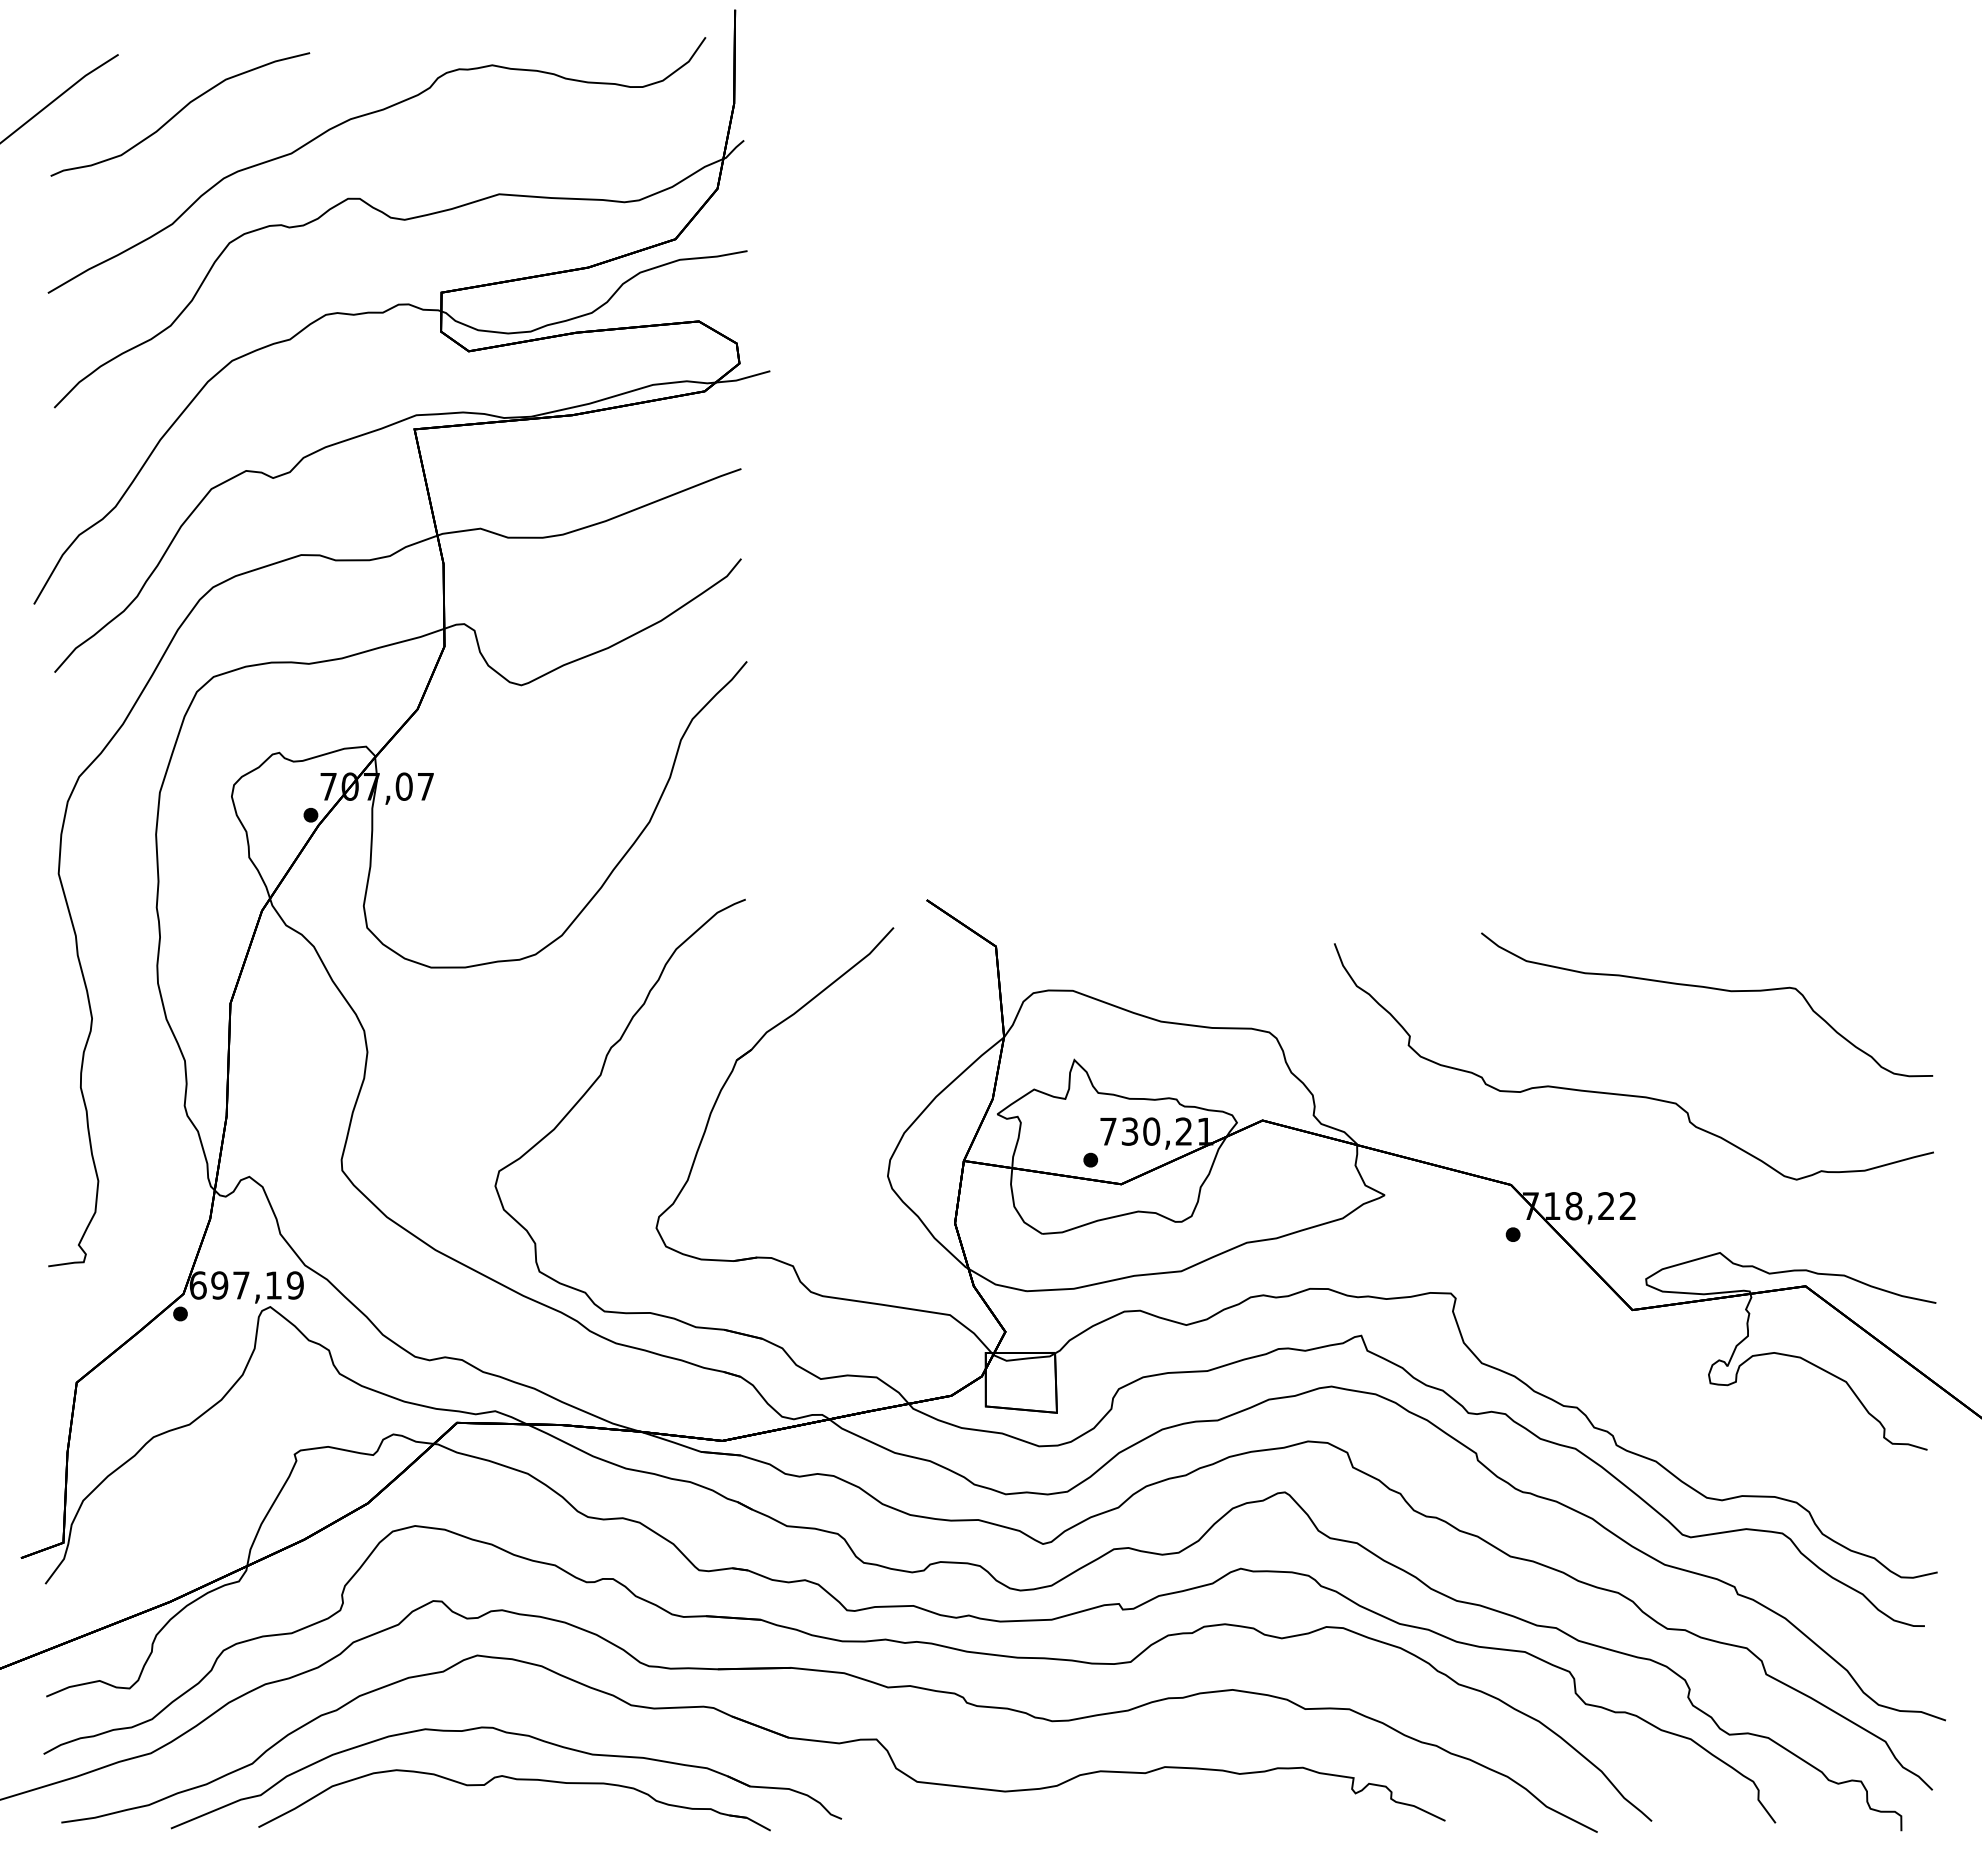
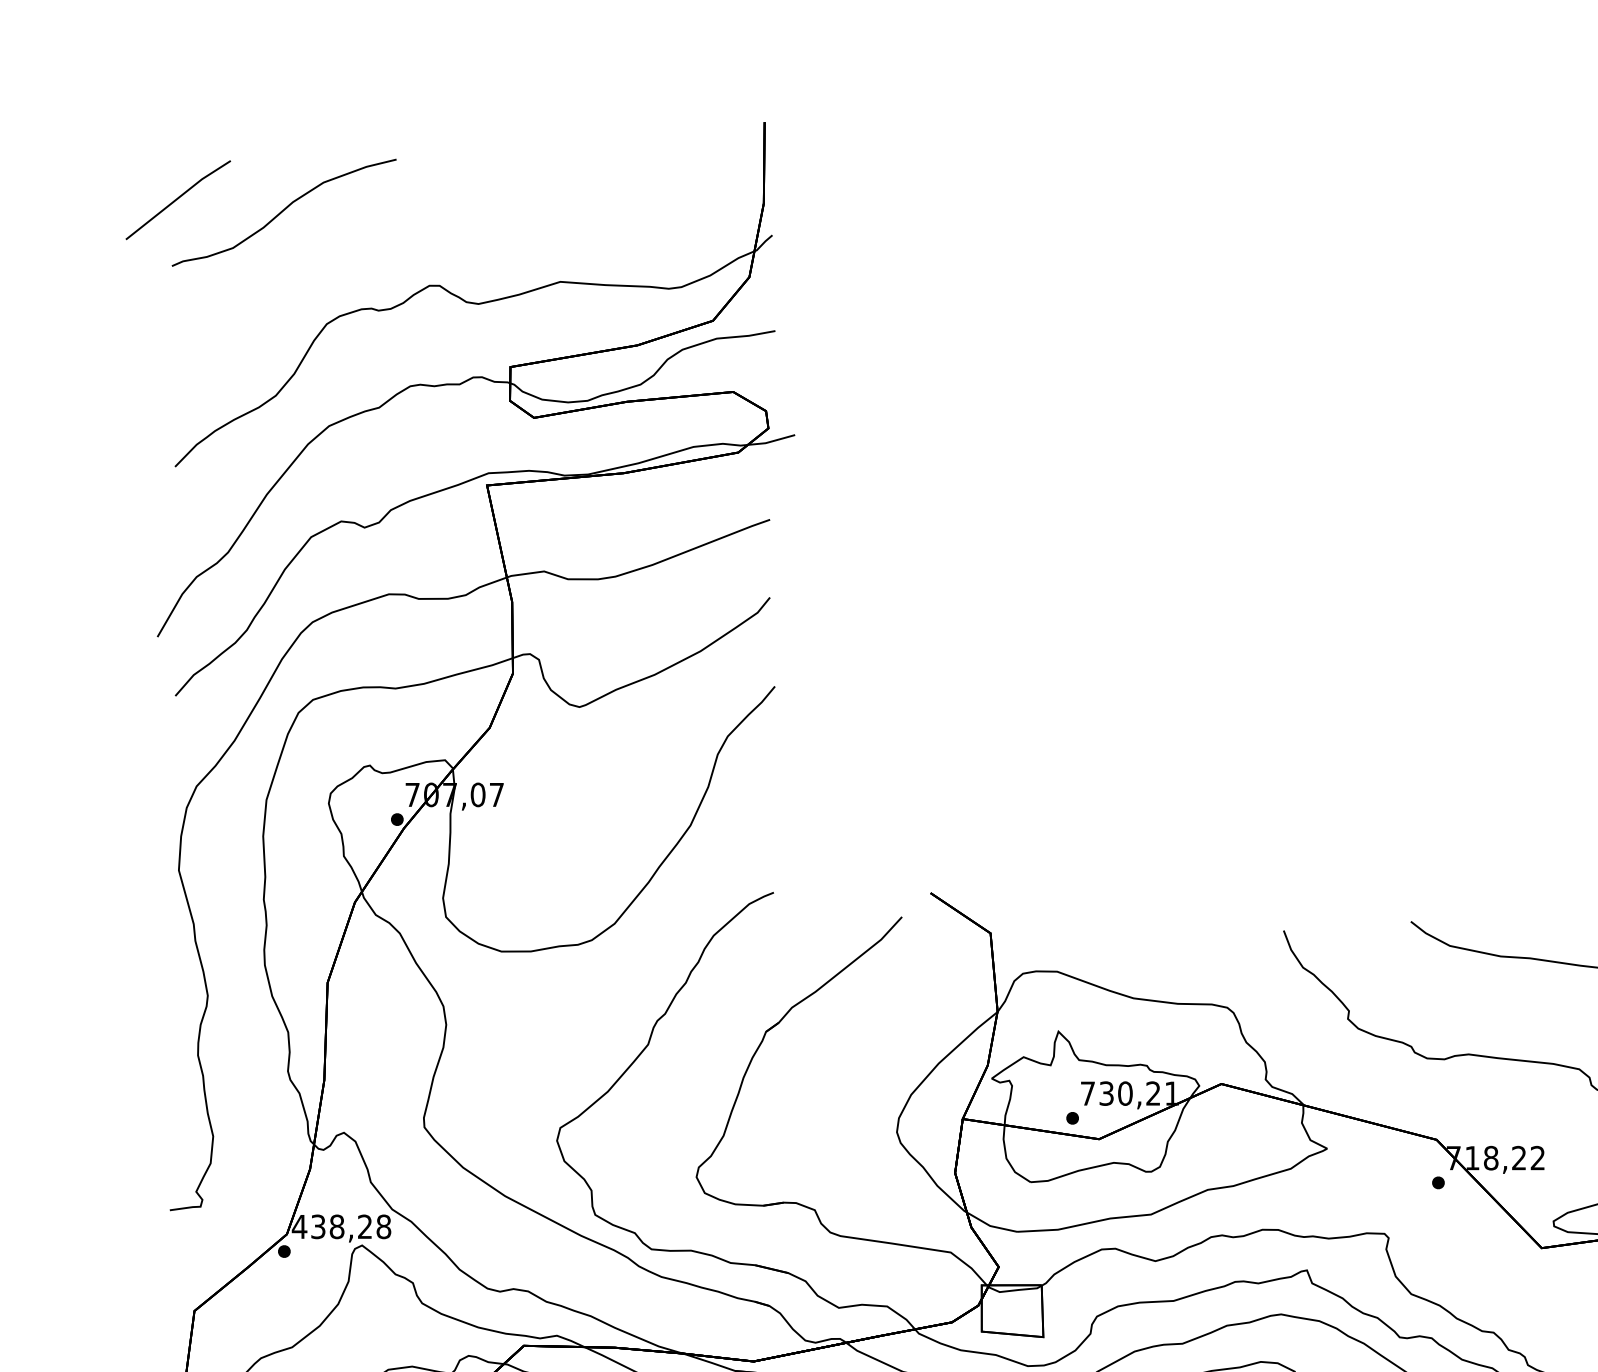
curve: (364, 116) -> (443, 214), removed
text: (246, 1285) -> (341, 1226), 697,19 -> 438,28

